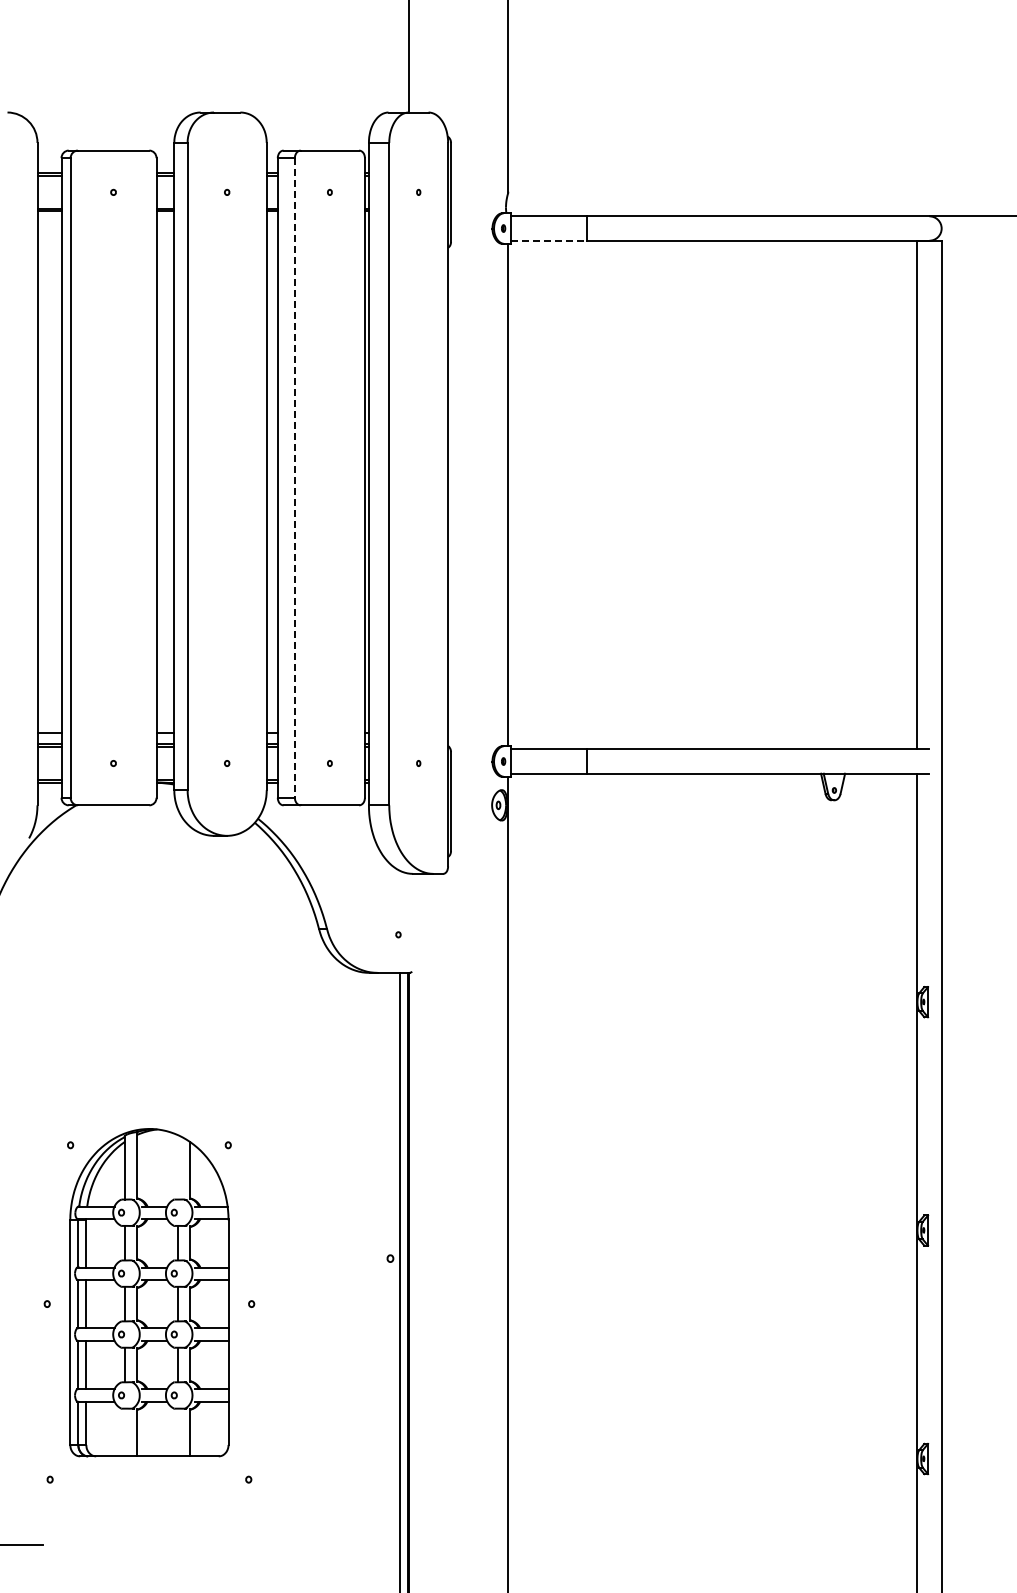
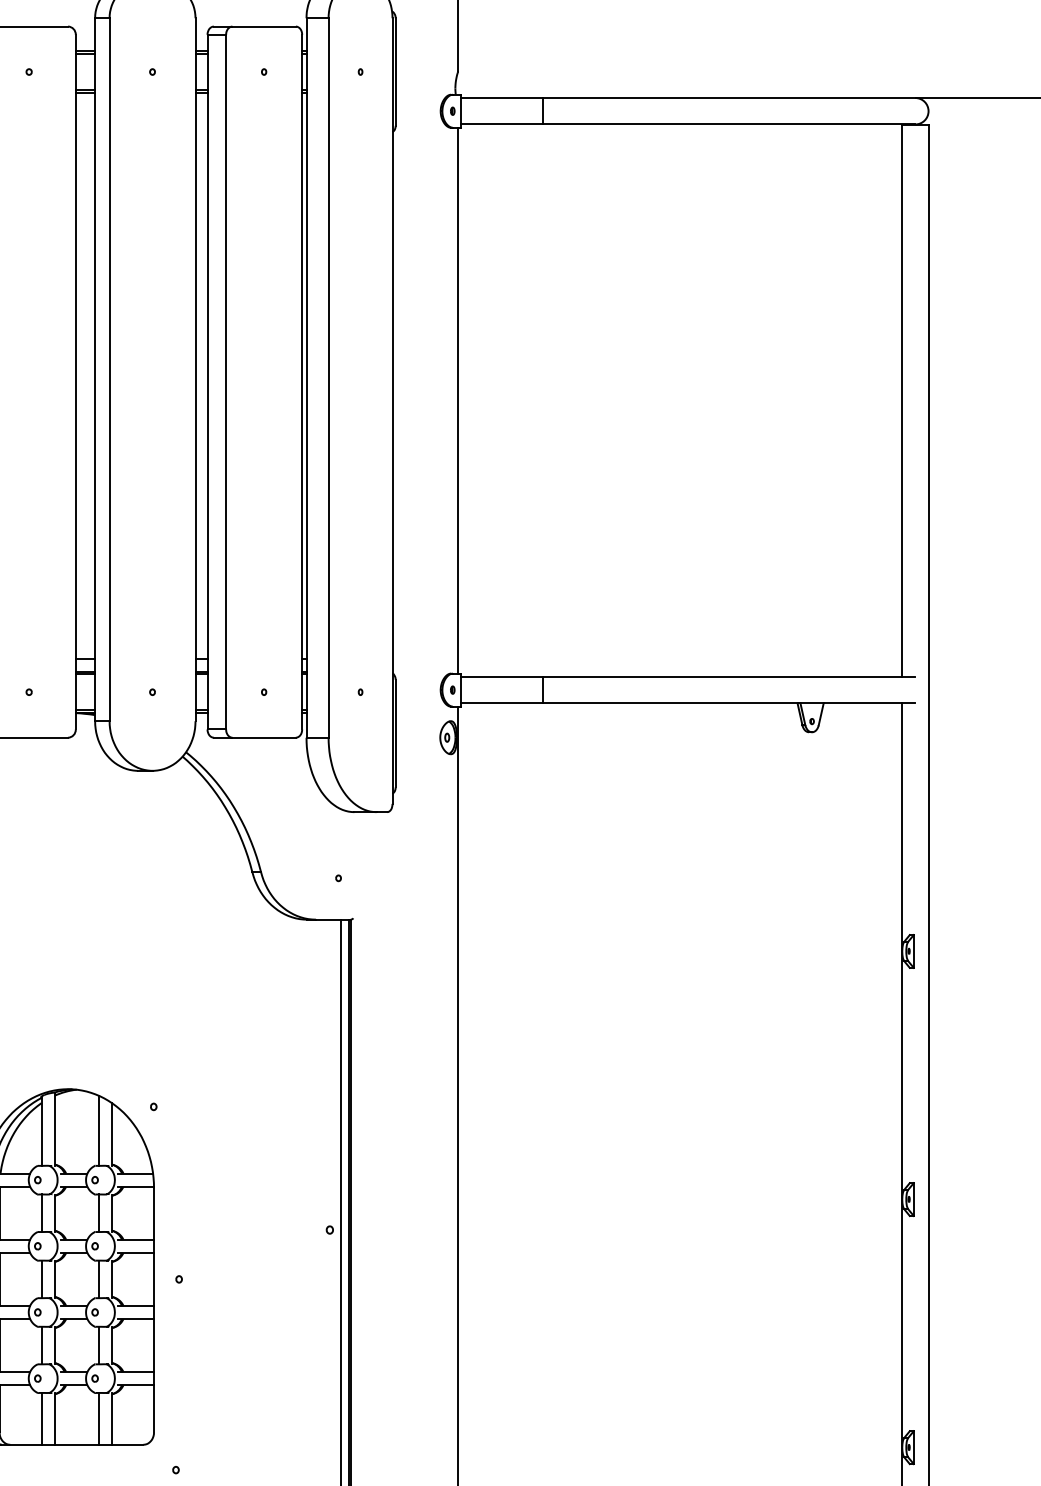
line: (549, 240) -> (502, 124), dashed -> solid
line: (294, 477) -> (225, 381), dashed -> solid
line: (177, 1166) -> (98, 1129), added
line: (124, 1432) -> (41, 1418), added
line: (177, 1432) -> (98, 1418), added

